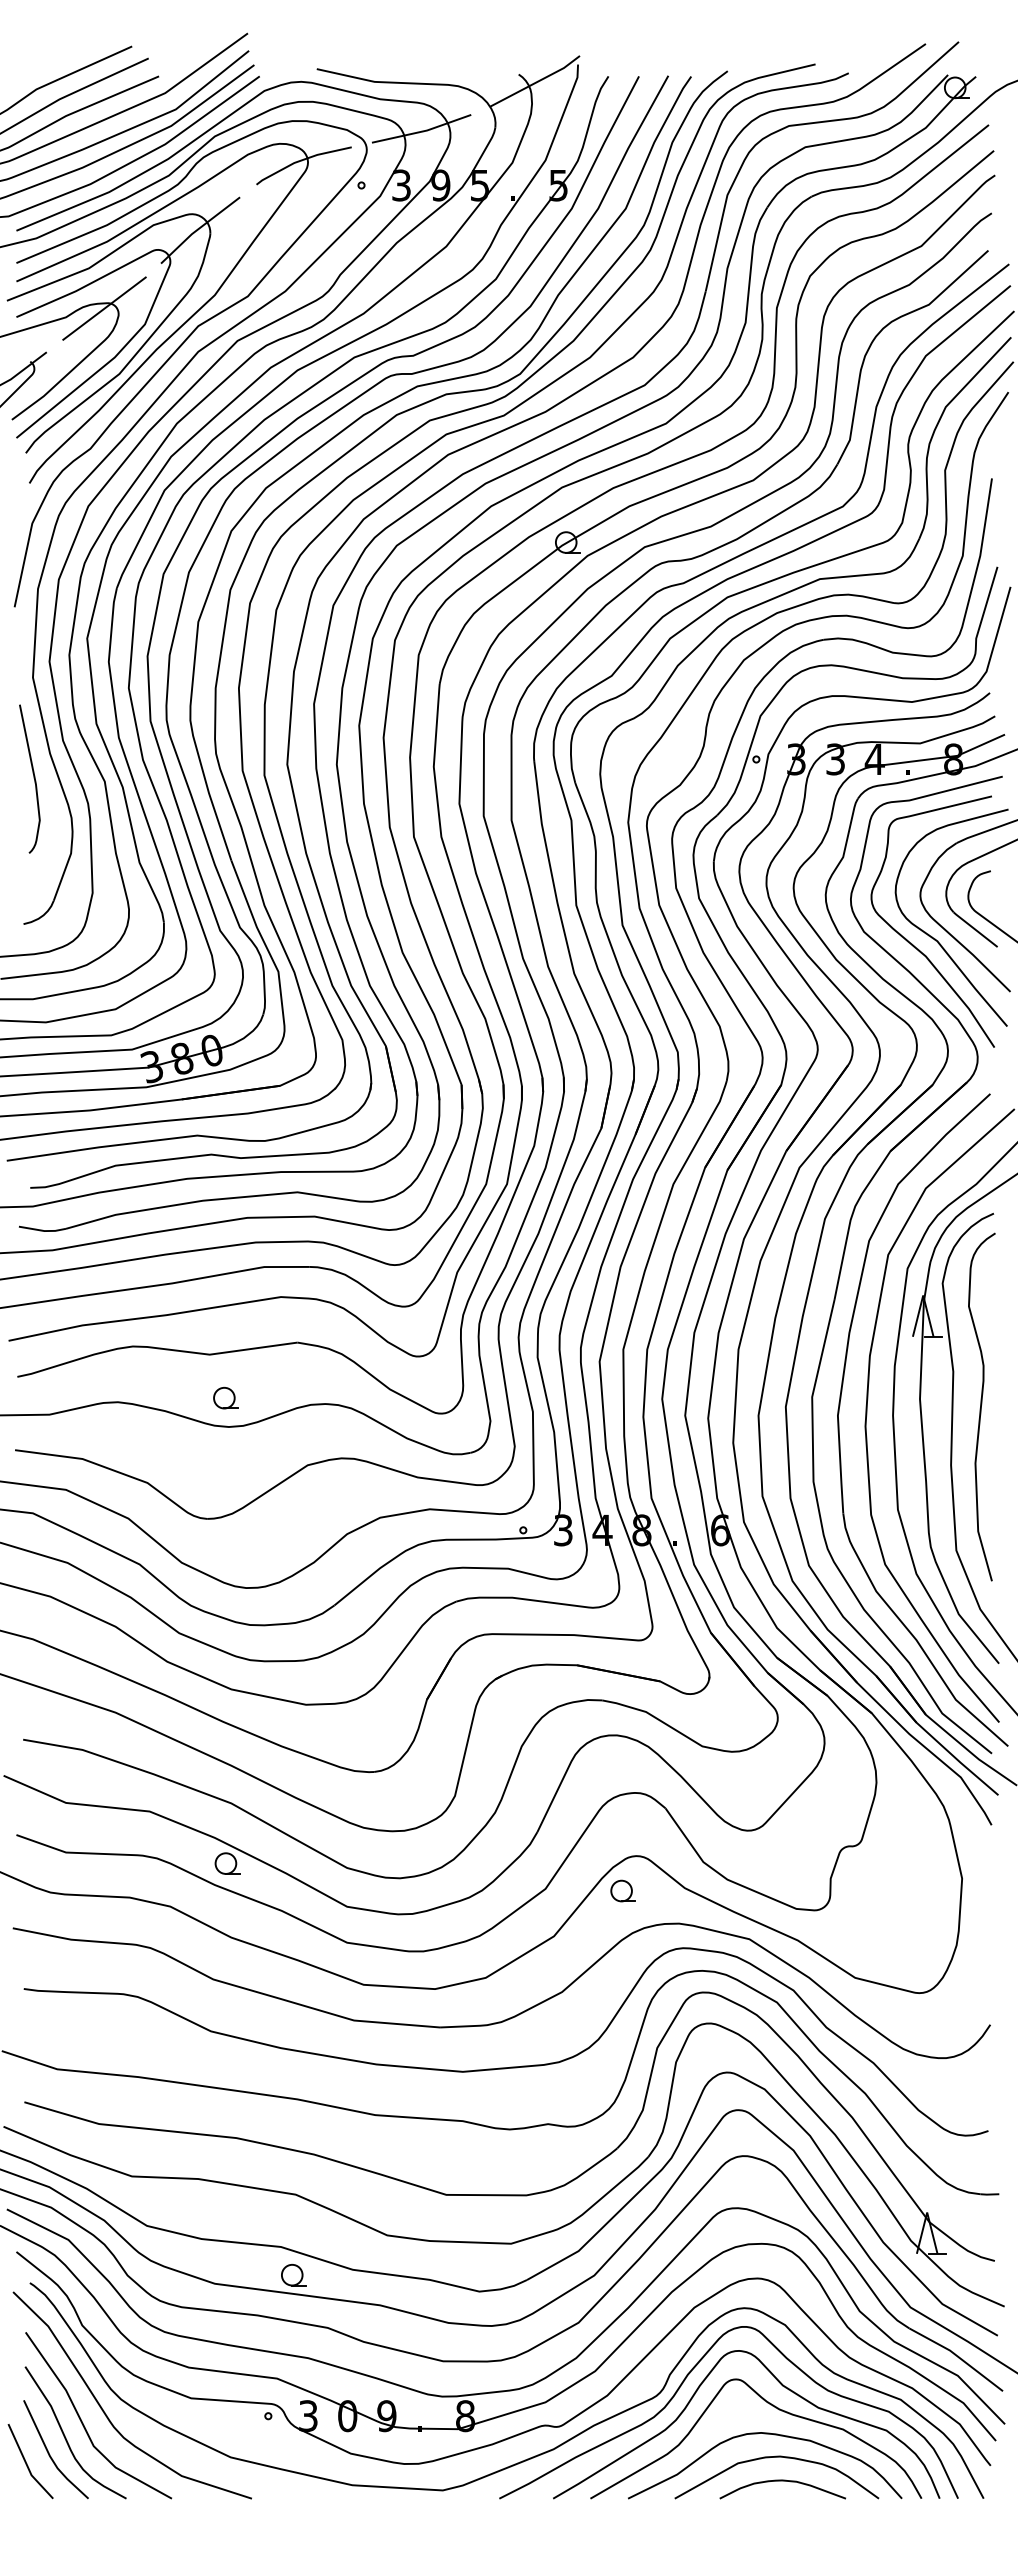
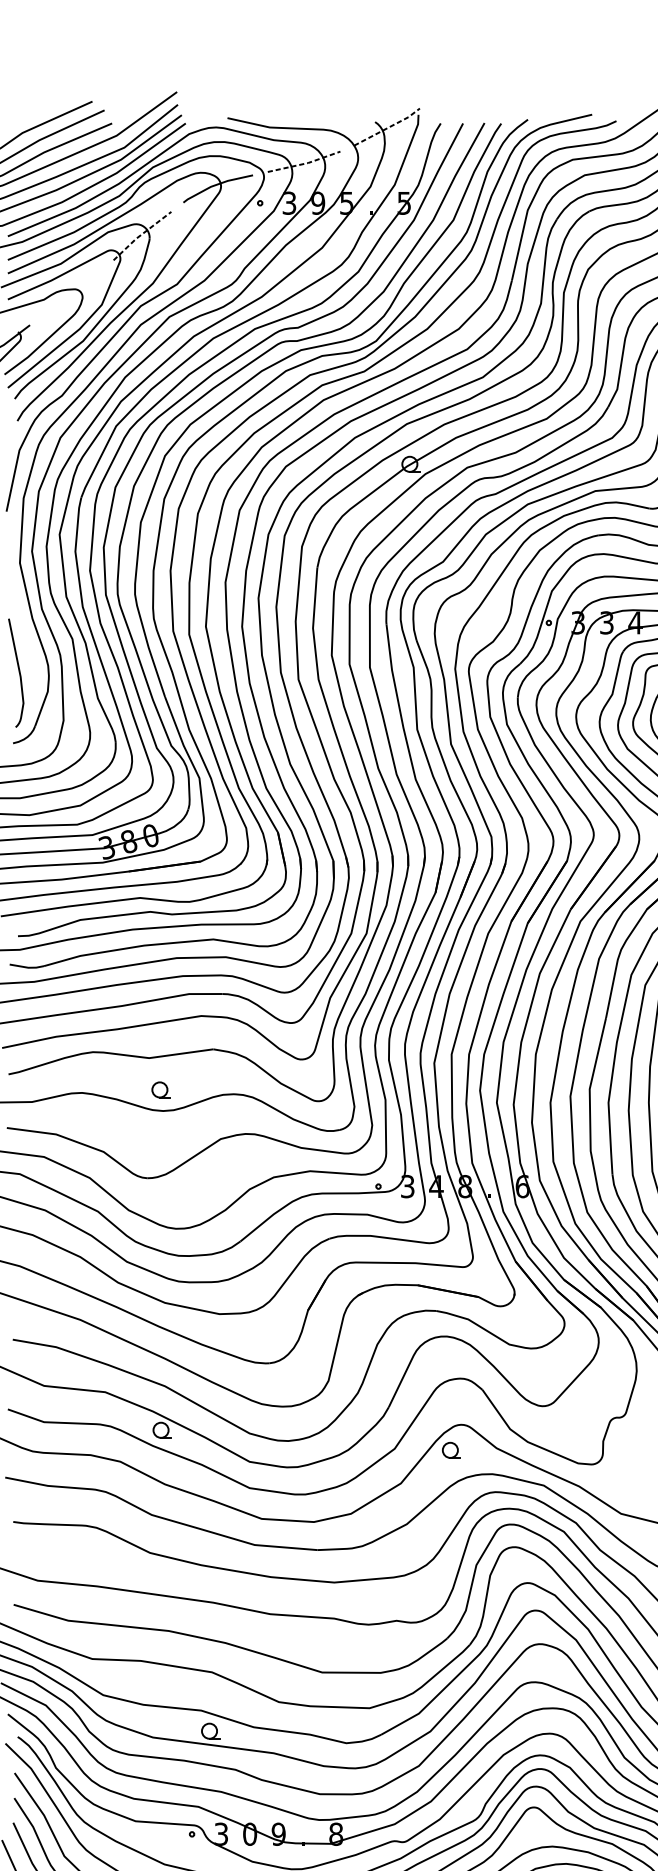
line: (536, 82) -> (388, 127), solid -> dashed
line: (423, 131) -> (305, 163), solid -> dashed
line: (198, 228) -> (140, 234), solid -> dashed
line: (104, 308) -> (72, 293), removed
curve: (33, 778) -> (18, 672), moved

